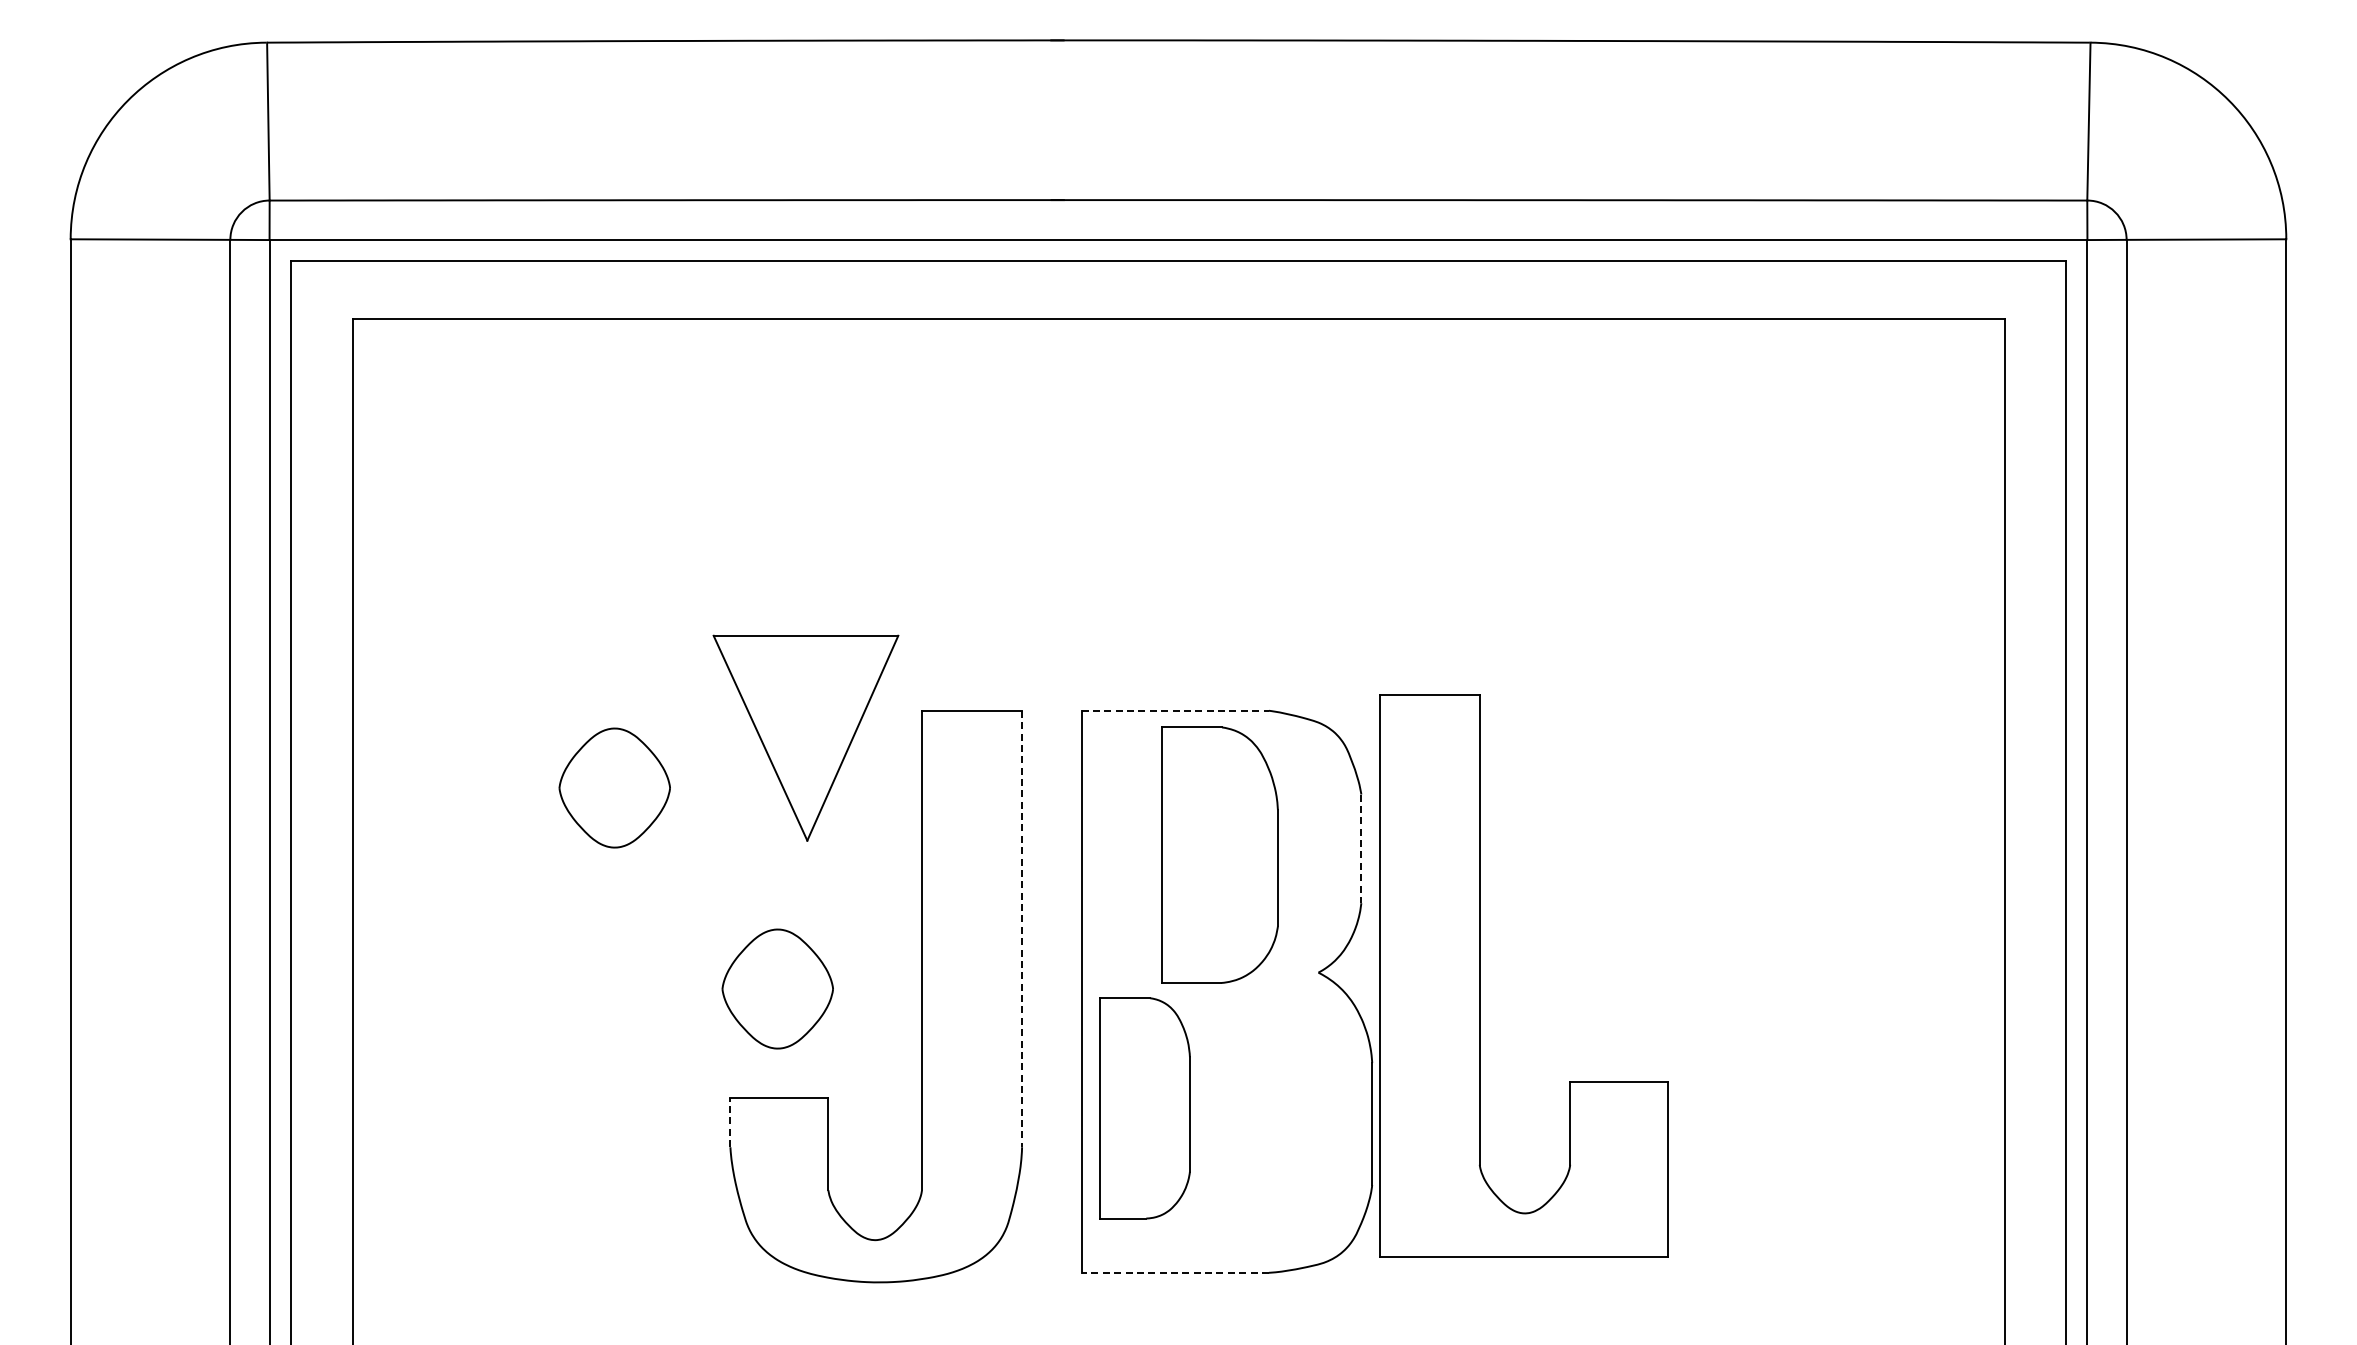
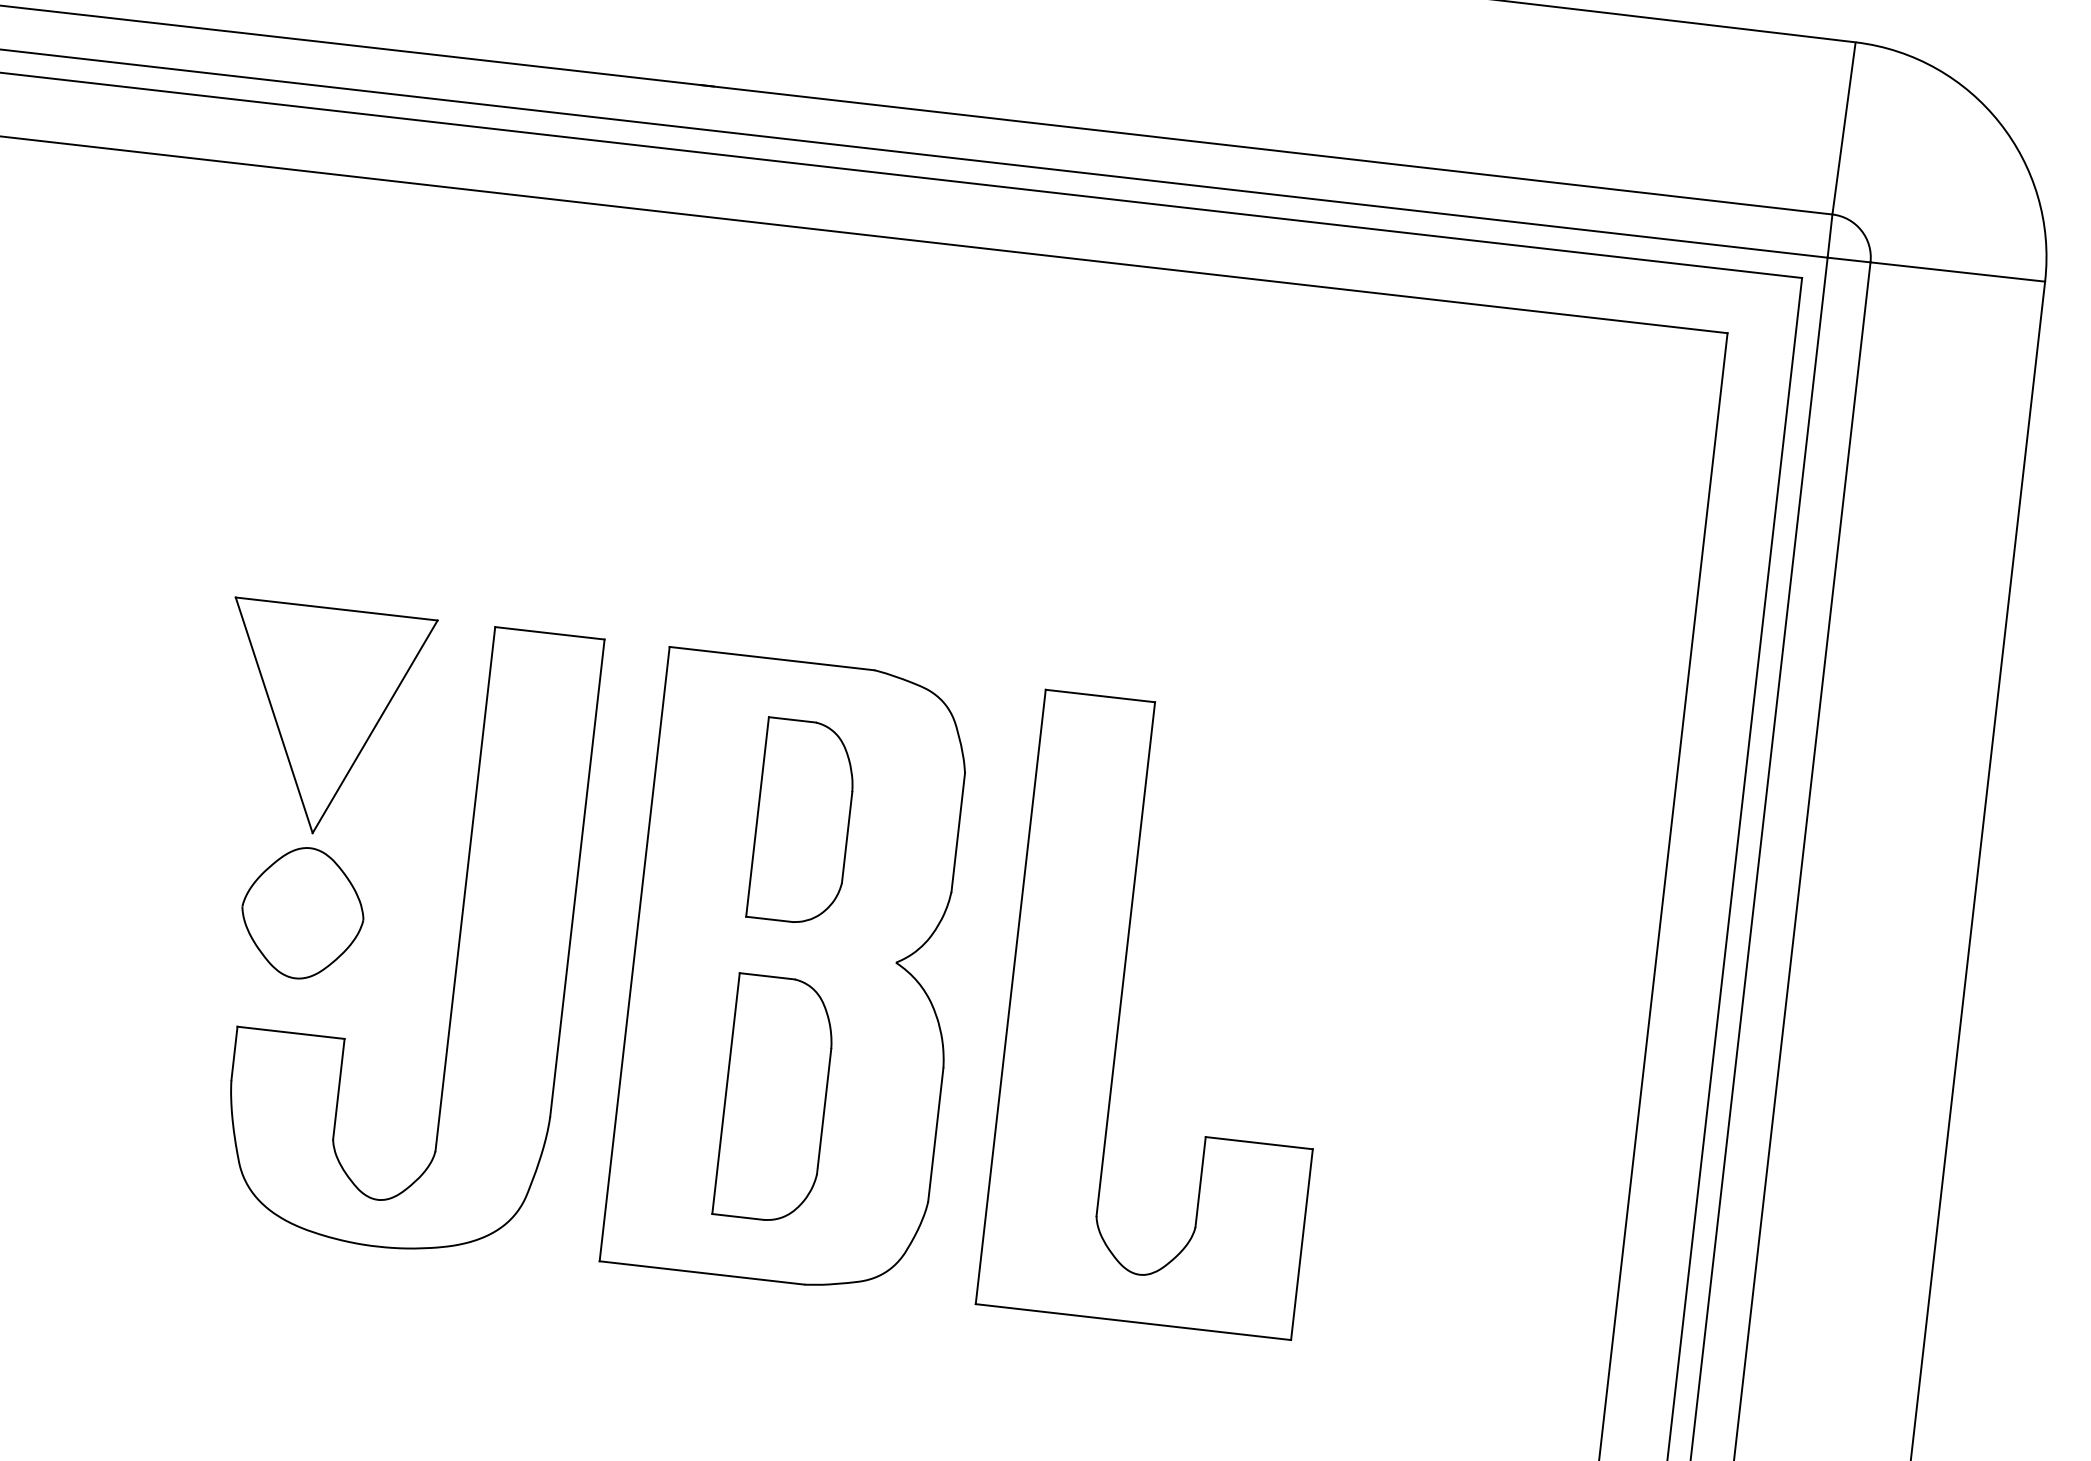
line: (1175, 710) -> (772, 658), dashed -> solid
part: (805, 737) -> (323, 720), moved
part: (614, 787) -> (149, 672), removed
line: (1361, 849) -> (958, 833), dashed -> solid
part: (1220, 855) -> (803, 822), size x0.71
line: (1022, 929) -> (577, 878), dashed -> solid
part: (1480, 975) -> (1120, 1009), moved
part: (1144, 1108) -> (775, 1099), moved
line: (730, 1122) -> (234, 1053), dashed -> solid
line: (1175, 1272) -> (702, 1272), dashed -> solid

